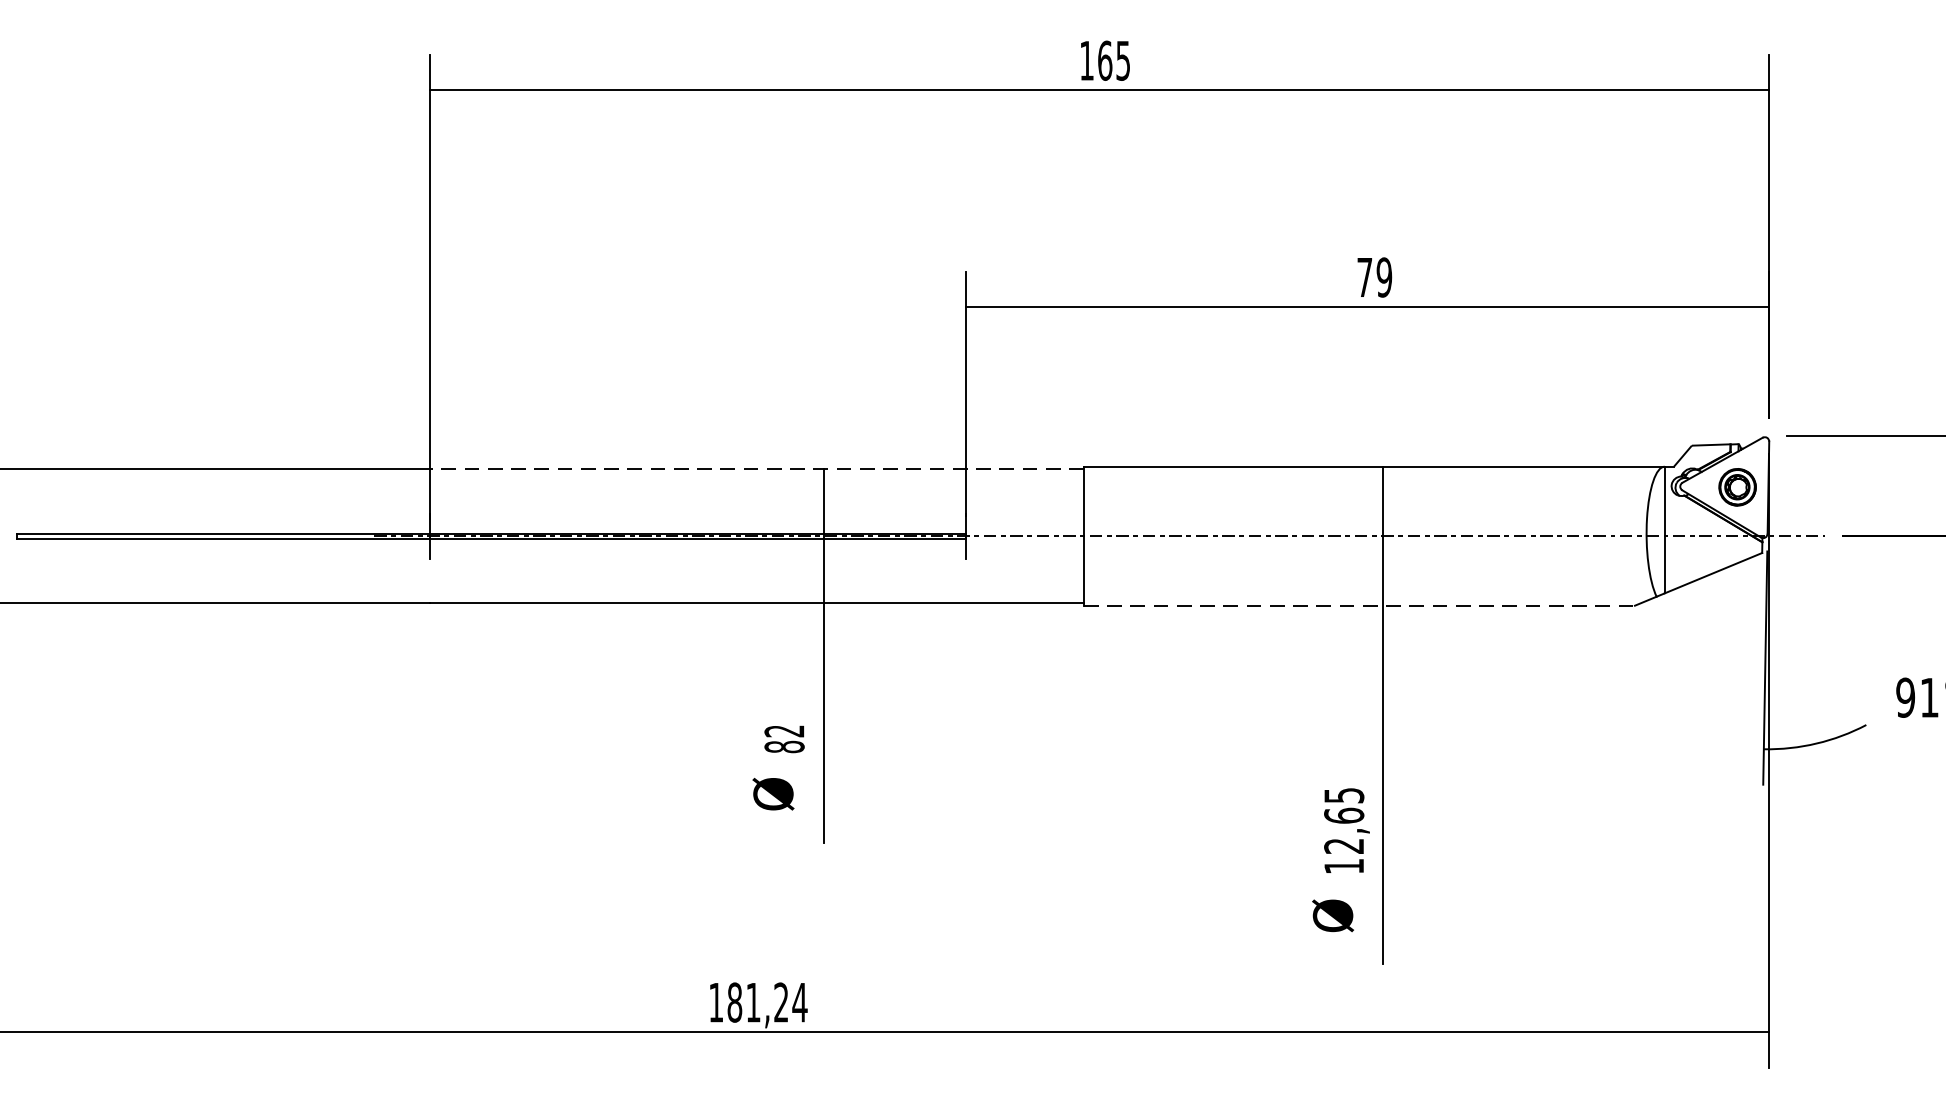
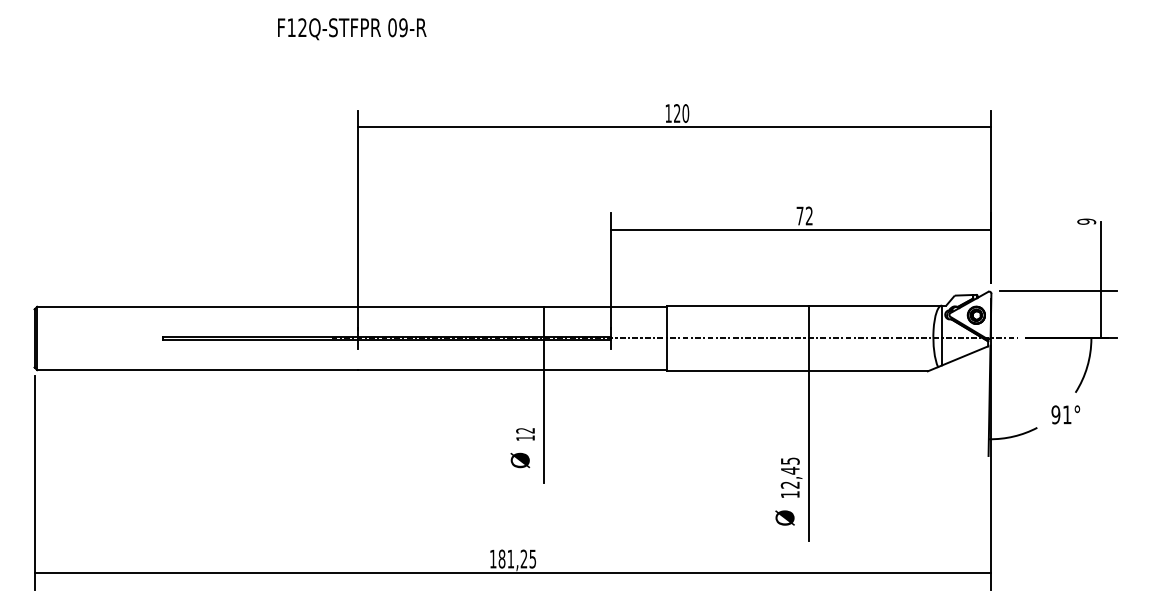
text: (1114, 60) -> (681, 113), 165 -> 120
text: (1382, 276) -> (808, 215), 79 -> 72
line: (756, 468) -> (512, 306), dashed -> solid
line: (1361, 606) -> (798, 371), dashed -> solid
text: (784, 747) -> (525, 438), 82 -> 12
text: (1342, 815) -> (789, 470), 12,65 -> 12,45
text: (799, 1001) -> (532, 558), 181,24 -> 181,25

